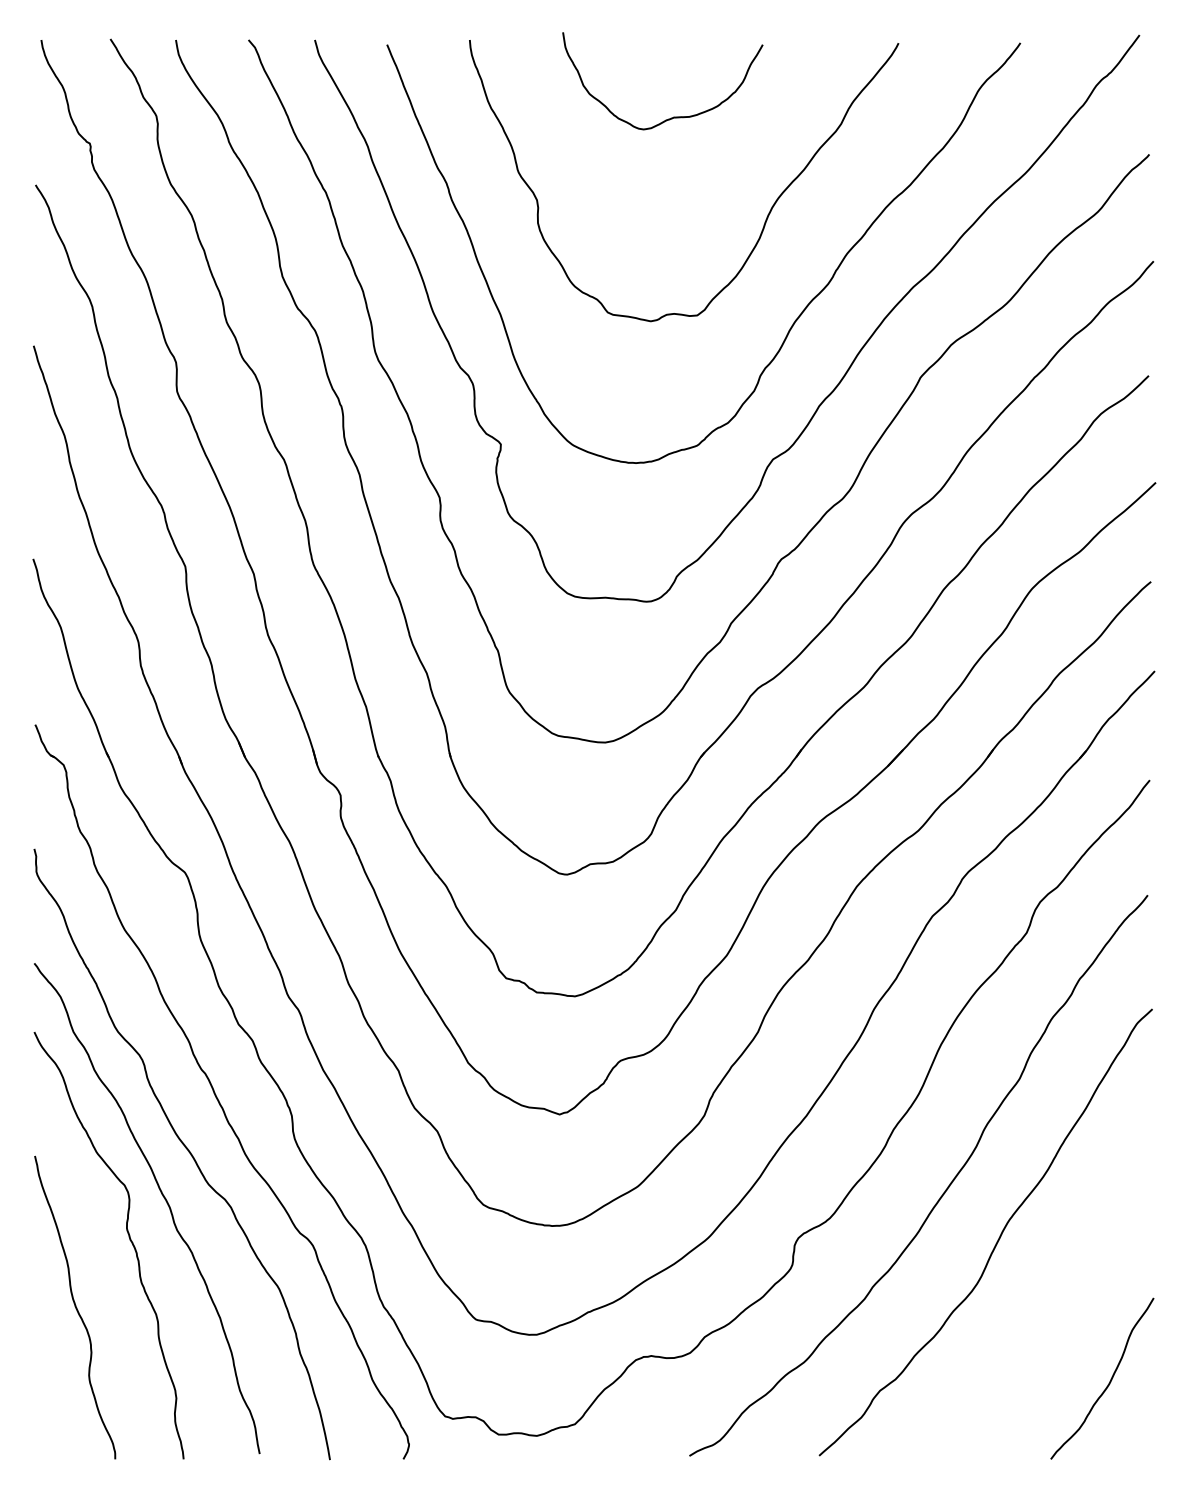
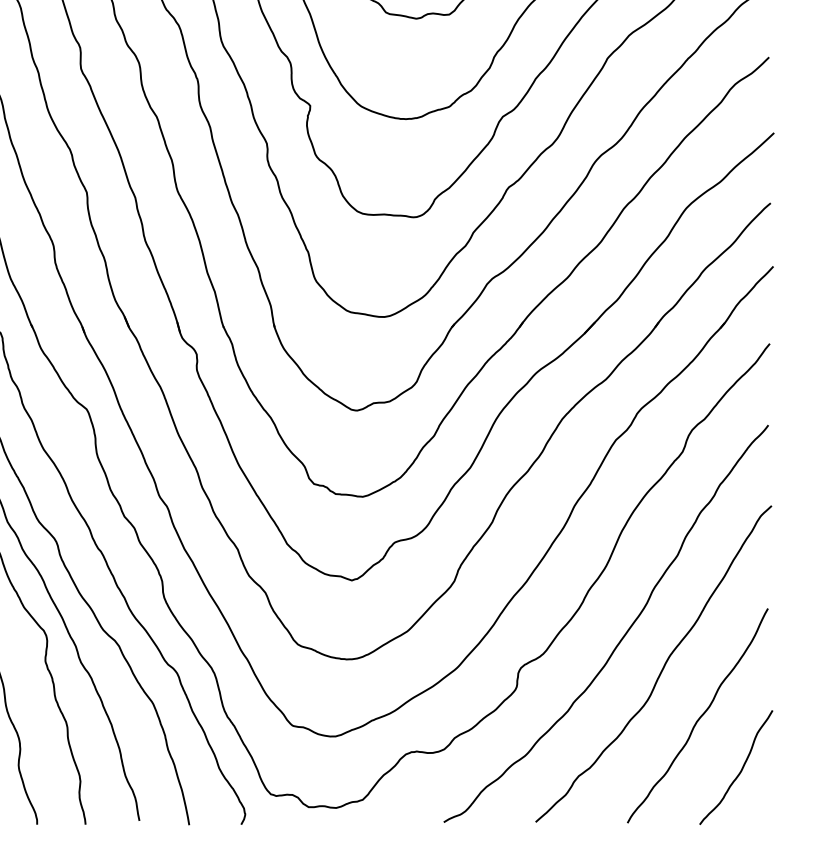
curve: (1050, 1307) -> (699, 717), added

